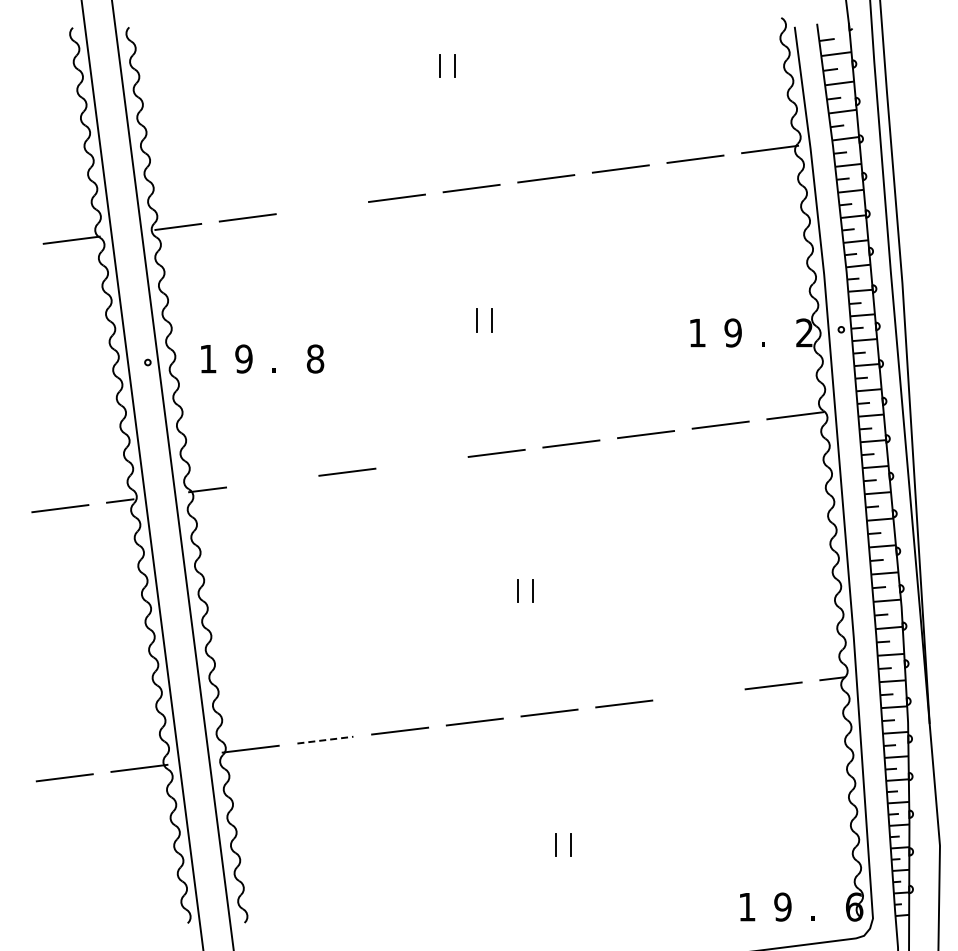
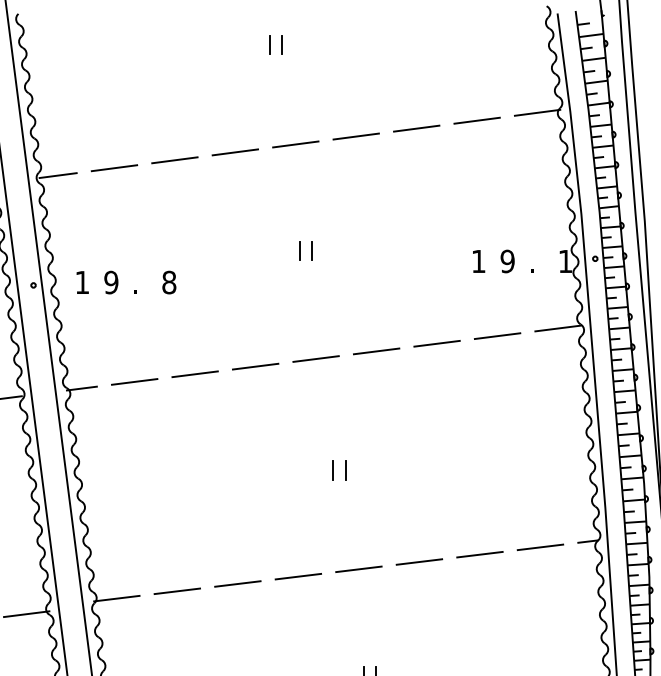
line: (322, 207) -> (174, 159), added
text: (804, 332) -> (565, 261), 2 -> 1
line: (422, 462) -> (256, 366), added
line: (272, 481) -> (134, 381), added
line: (698, 694) -> (479, 554), added
line: (325, 740) -> (177, 591), dashed -> solid

